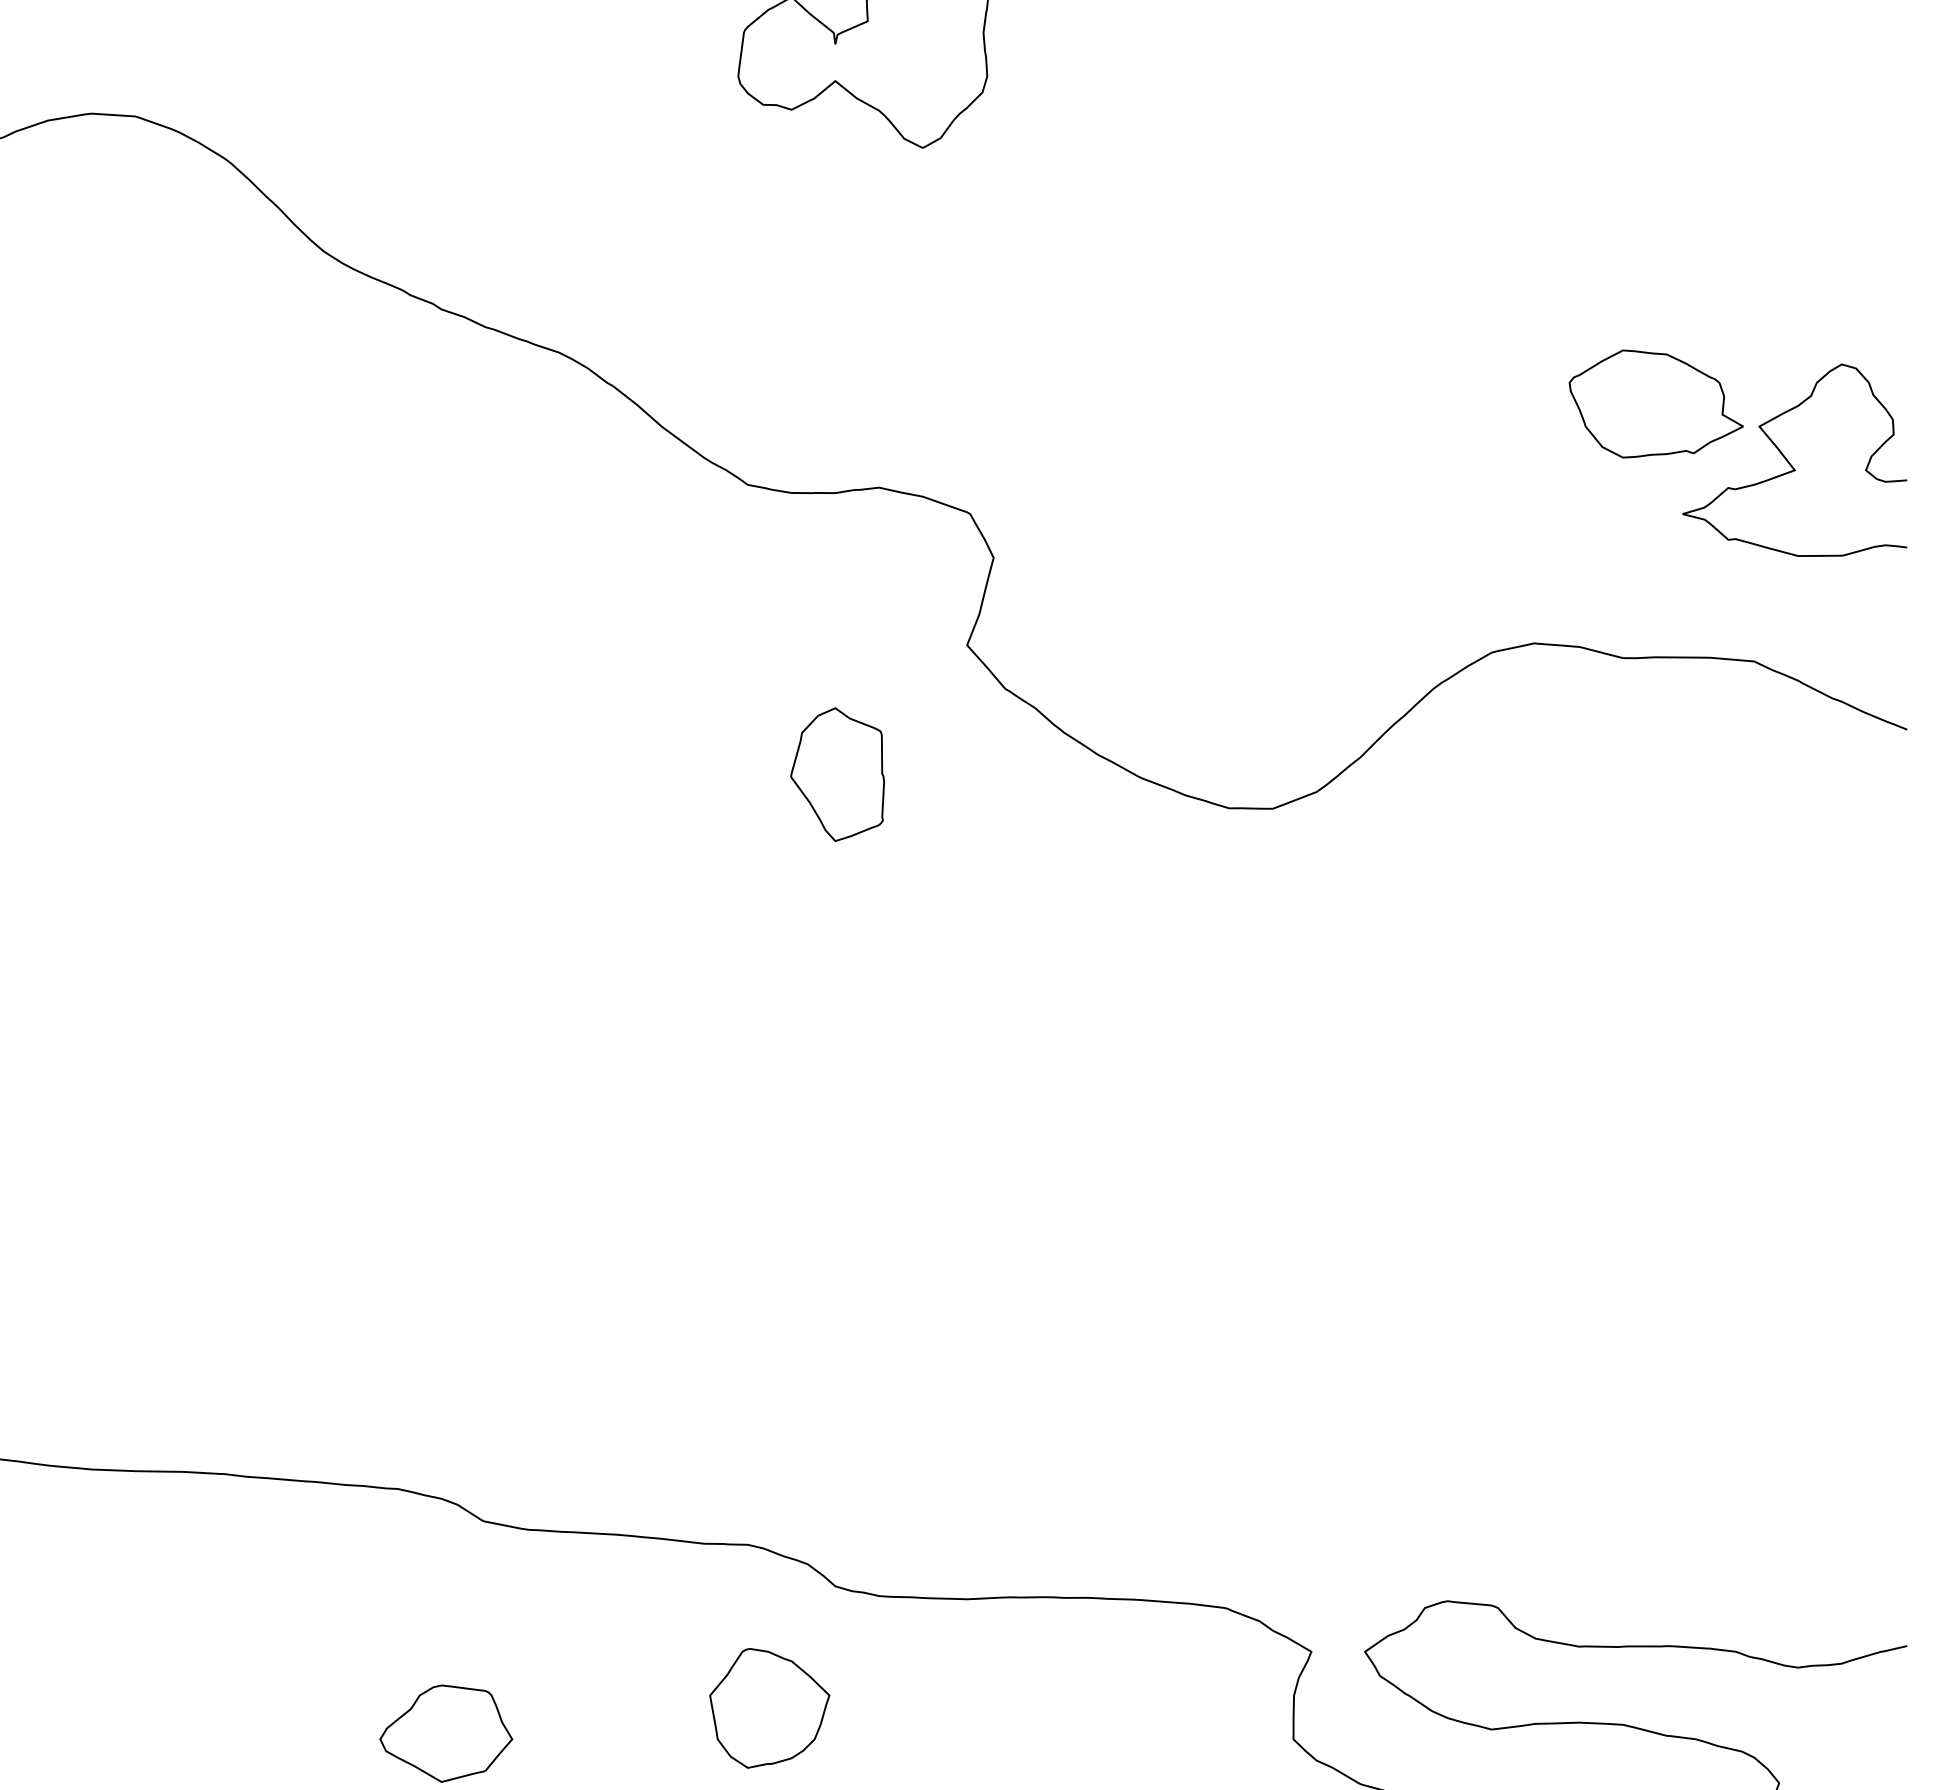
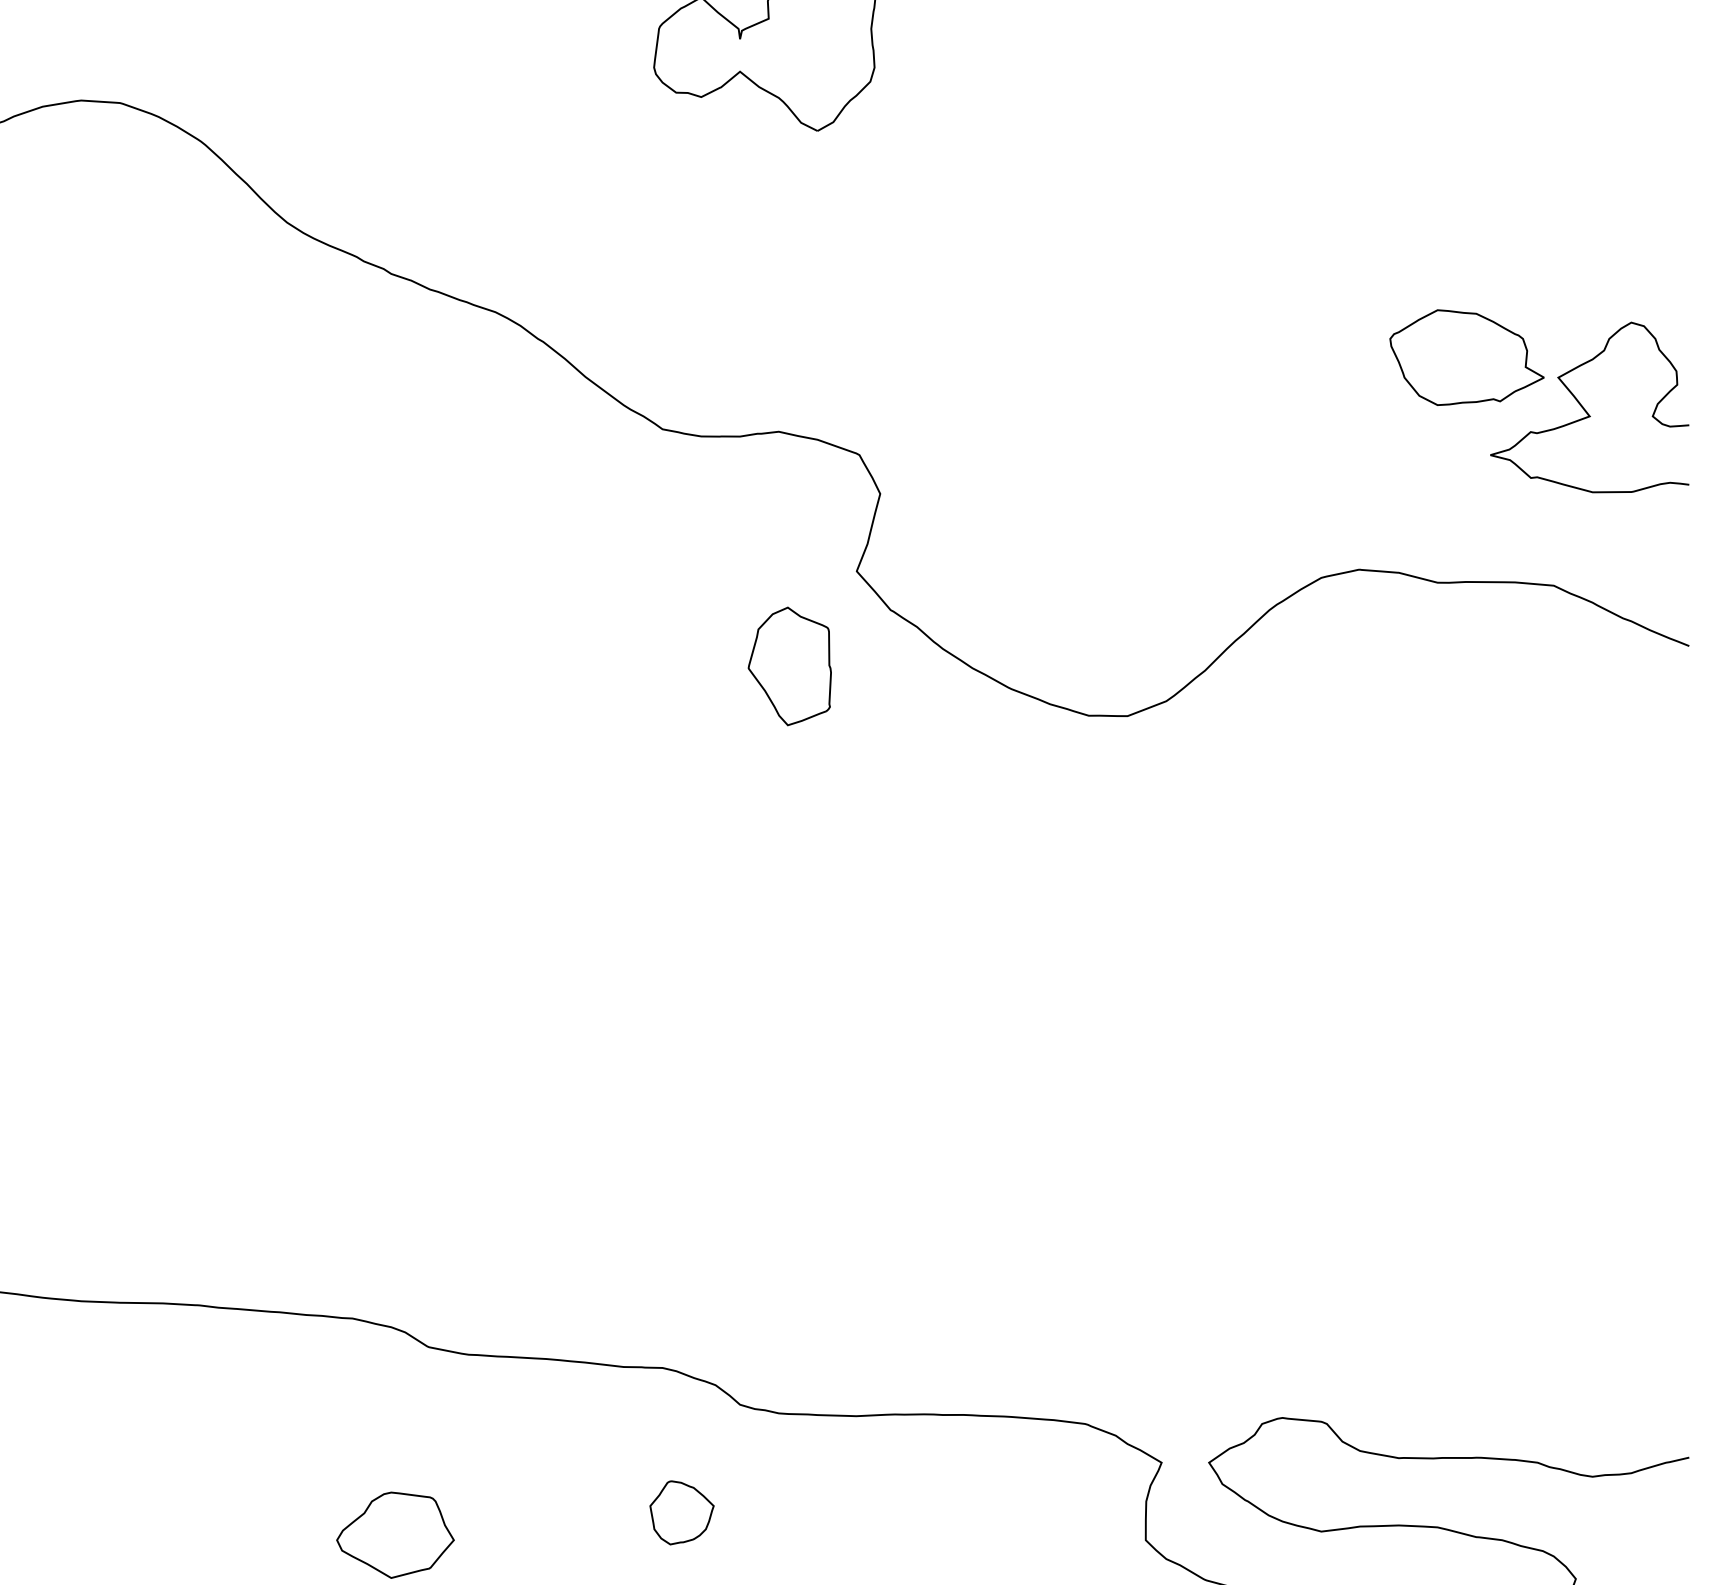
part: (837, 774) -> (789, 666), moved
part: (769, 1708) -> (681, 1512), size x0.6

